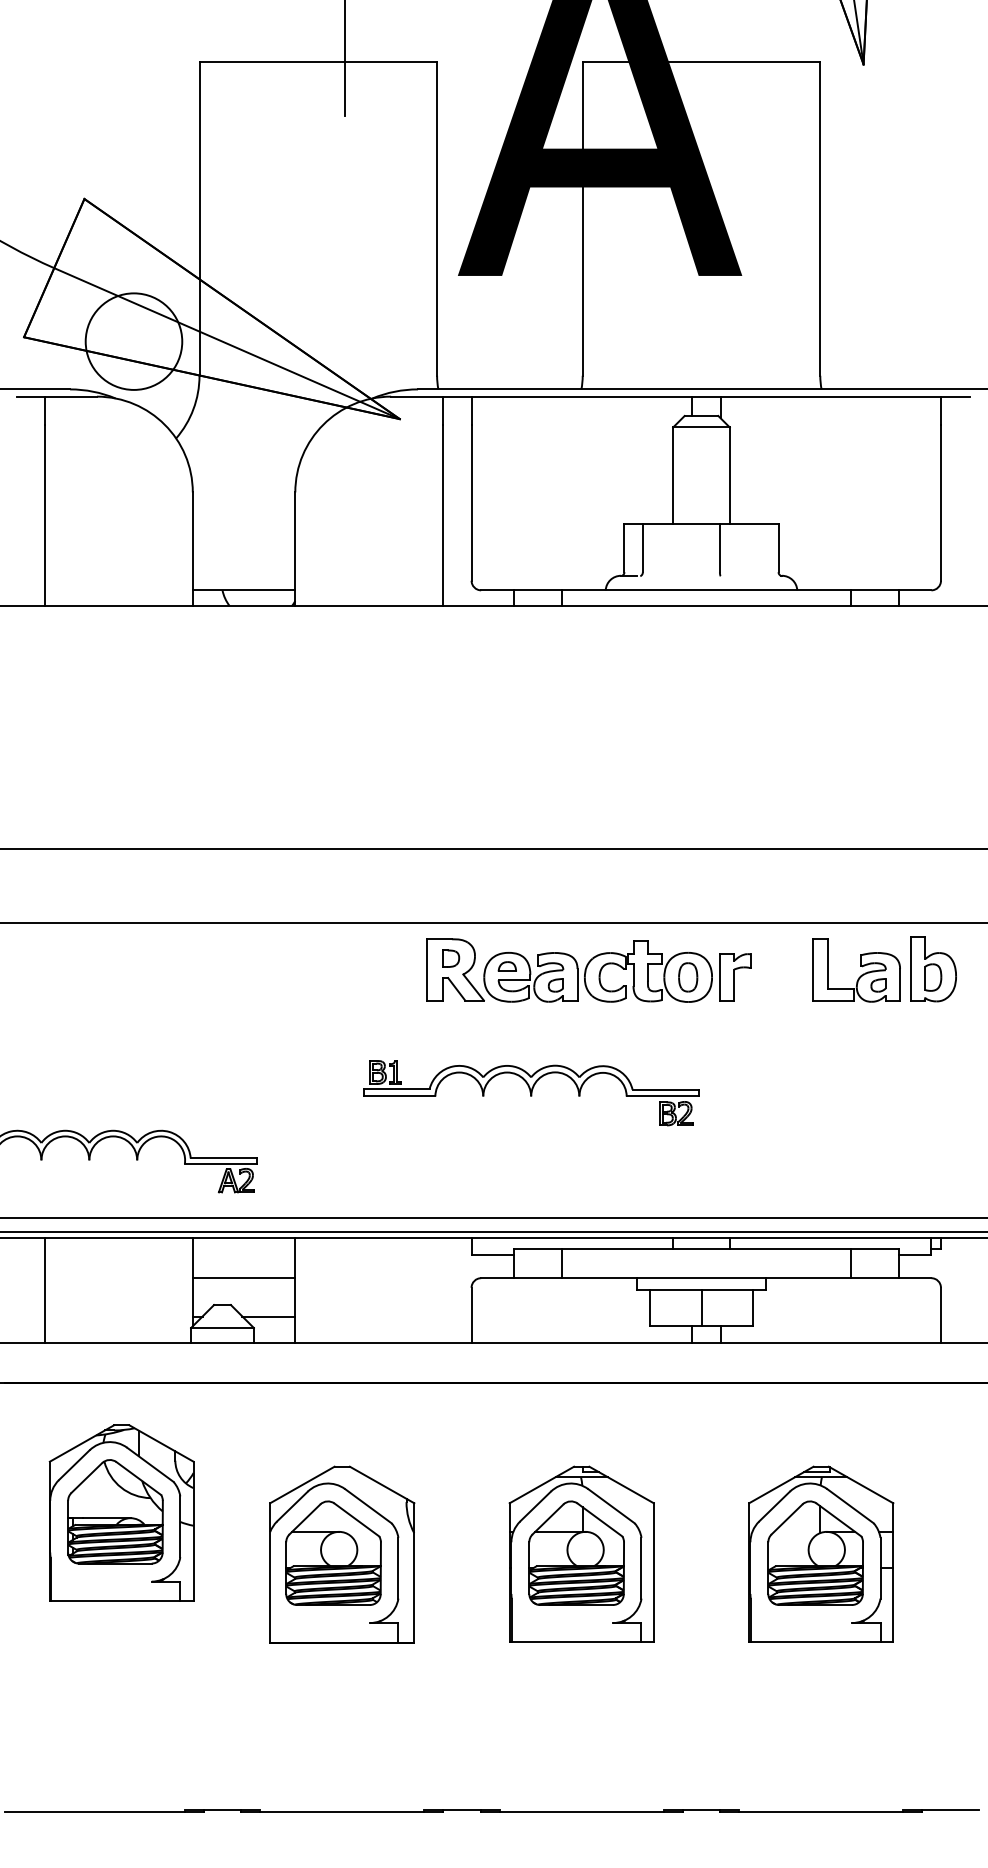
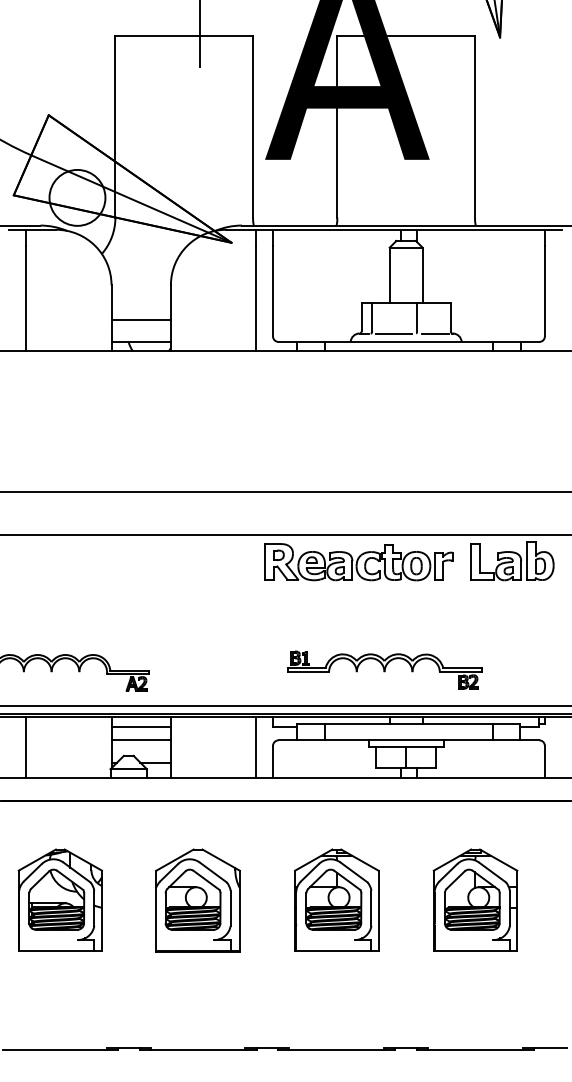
line: (242, 551) -> (140, 319), added
line: (679, 575) -> (393, 333), added
line: (752, 575) -> (435, 333), added
part: (588, 971) -> (358, 562), moved
part: (531, 1091) -> (384, 669), moved
line: (242, 1254) -> (140, 726), added
line: (443, 1288) -> (256, 746), added
part: (120, 1511) -> (59, 899), moved

